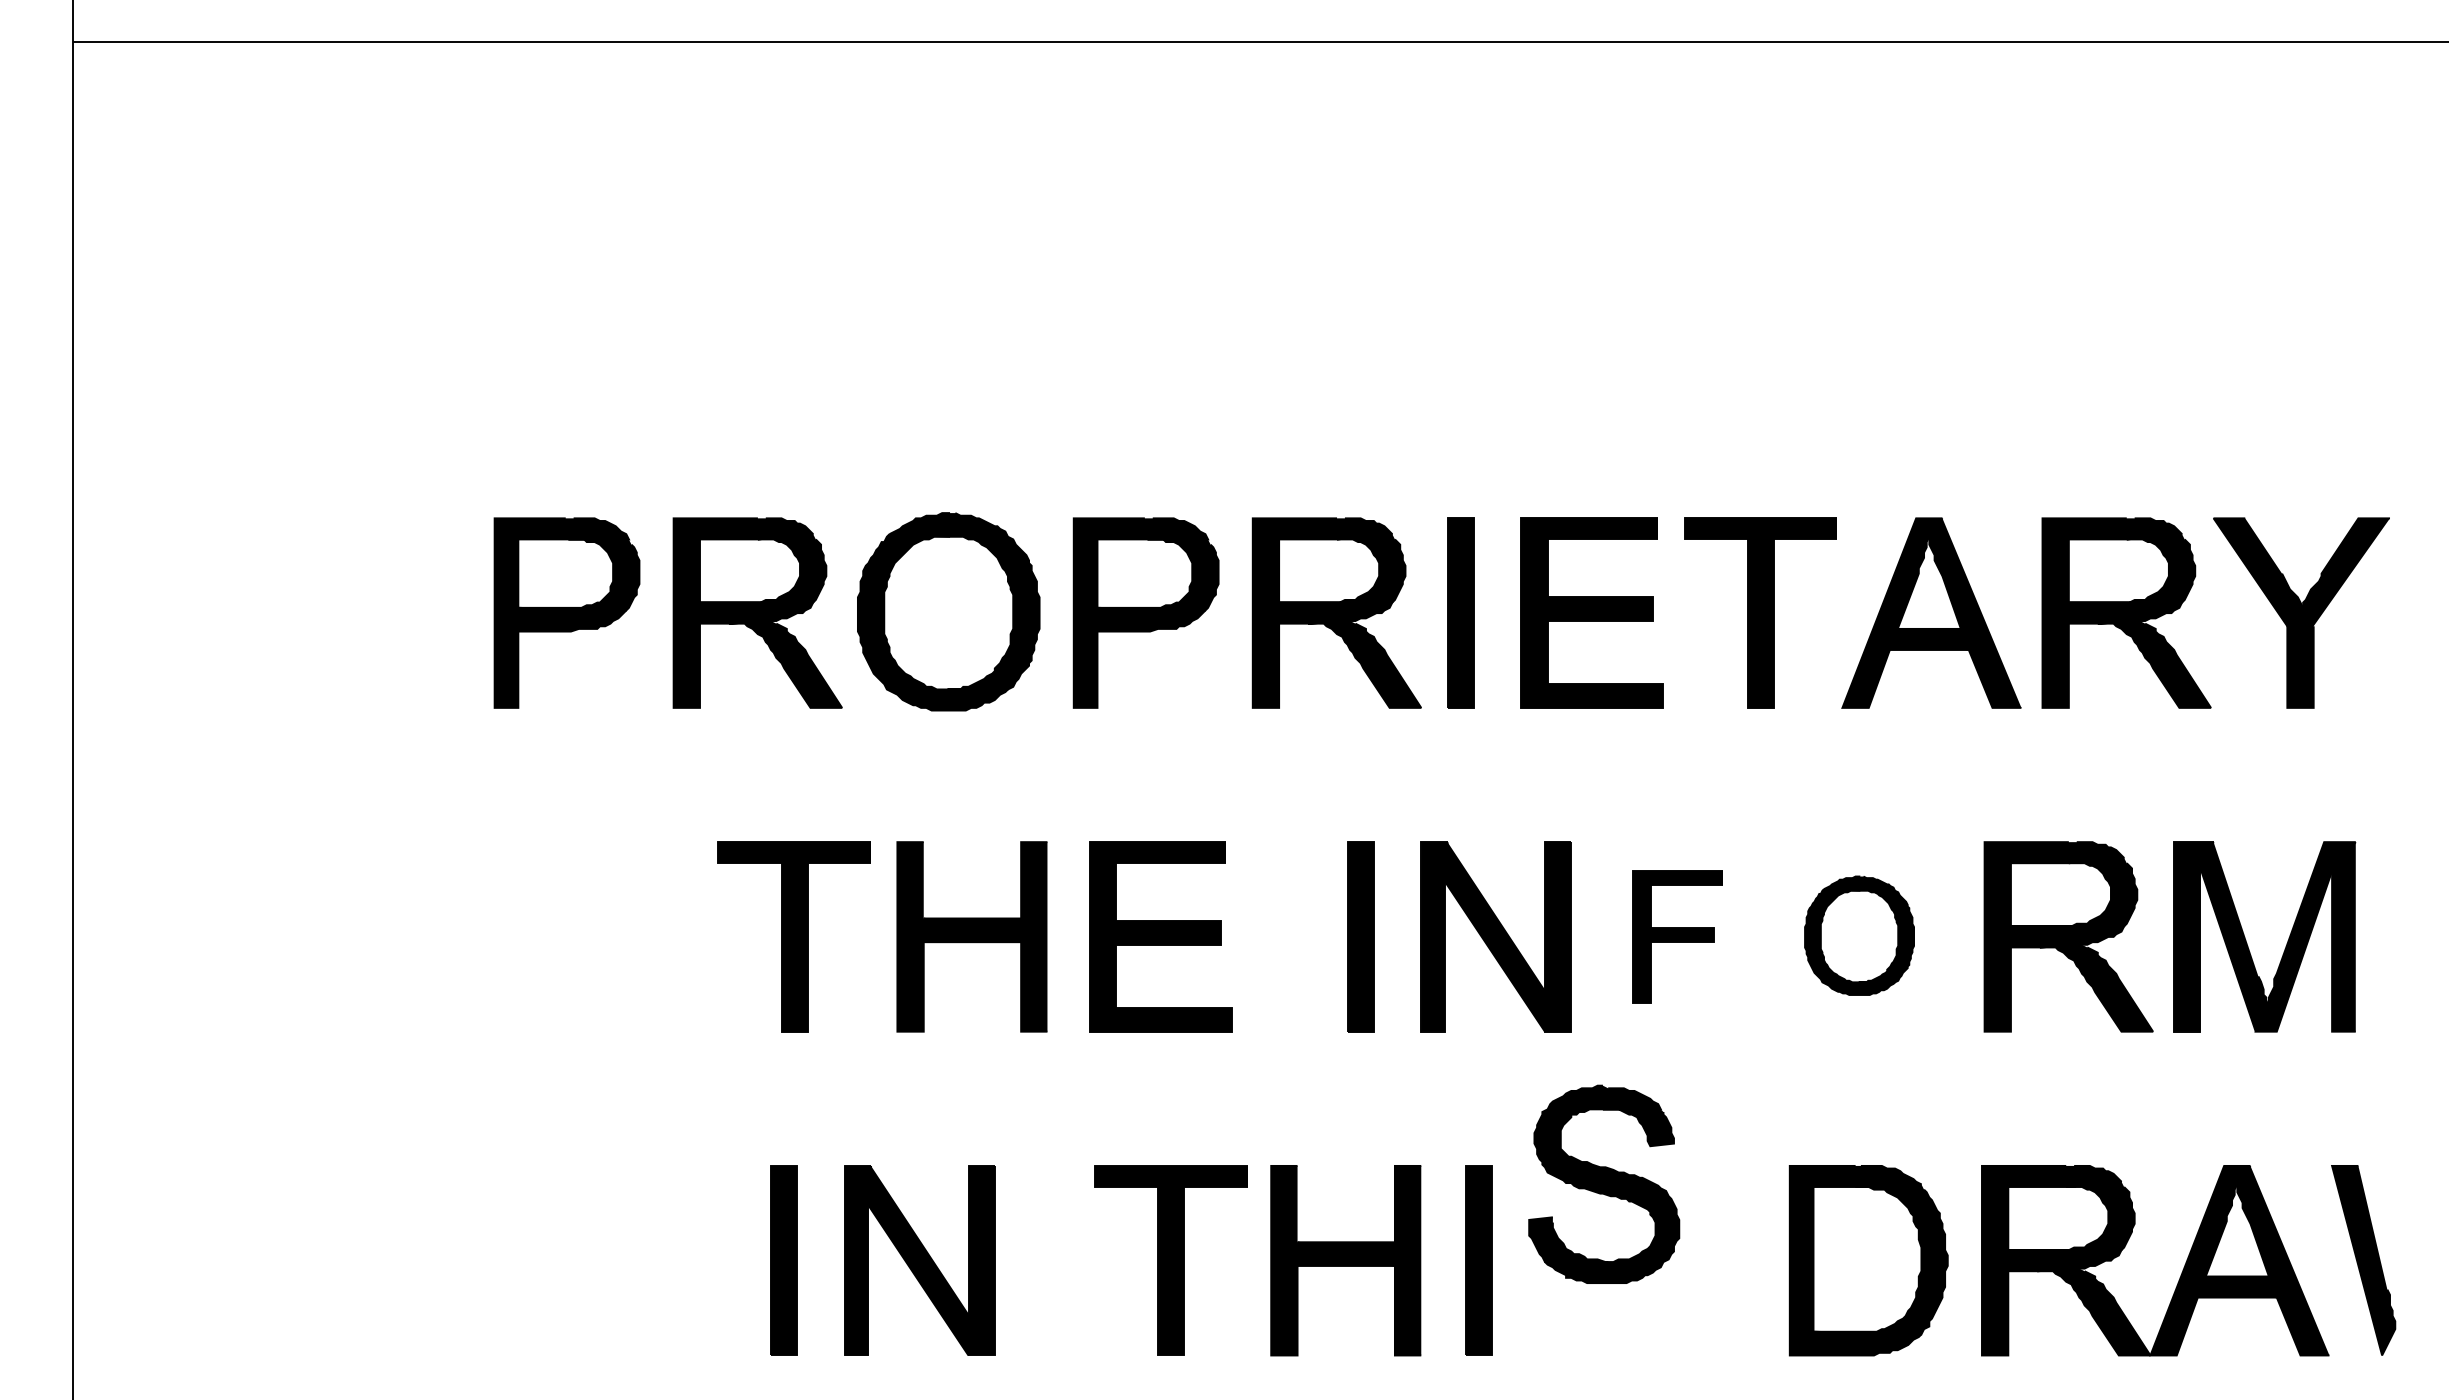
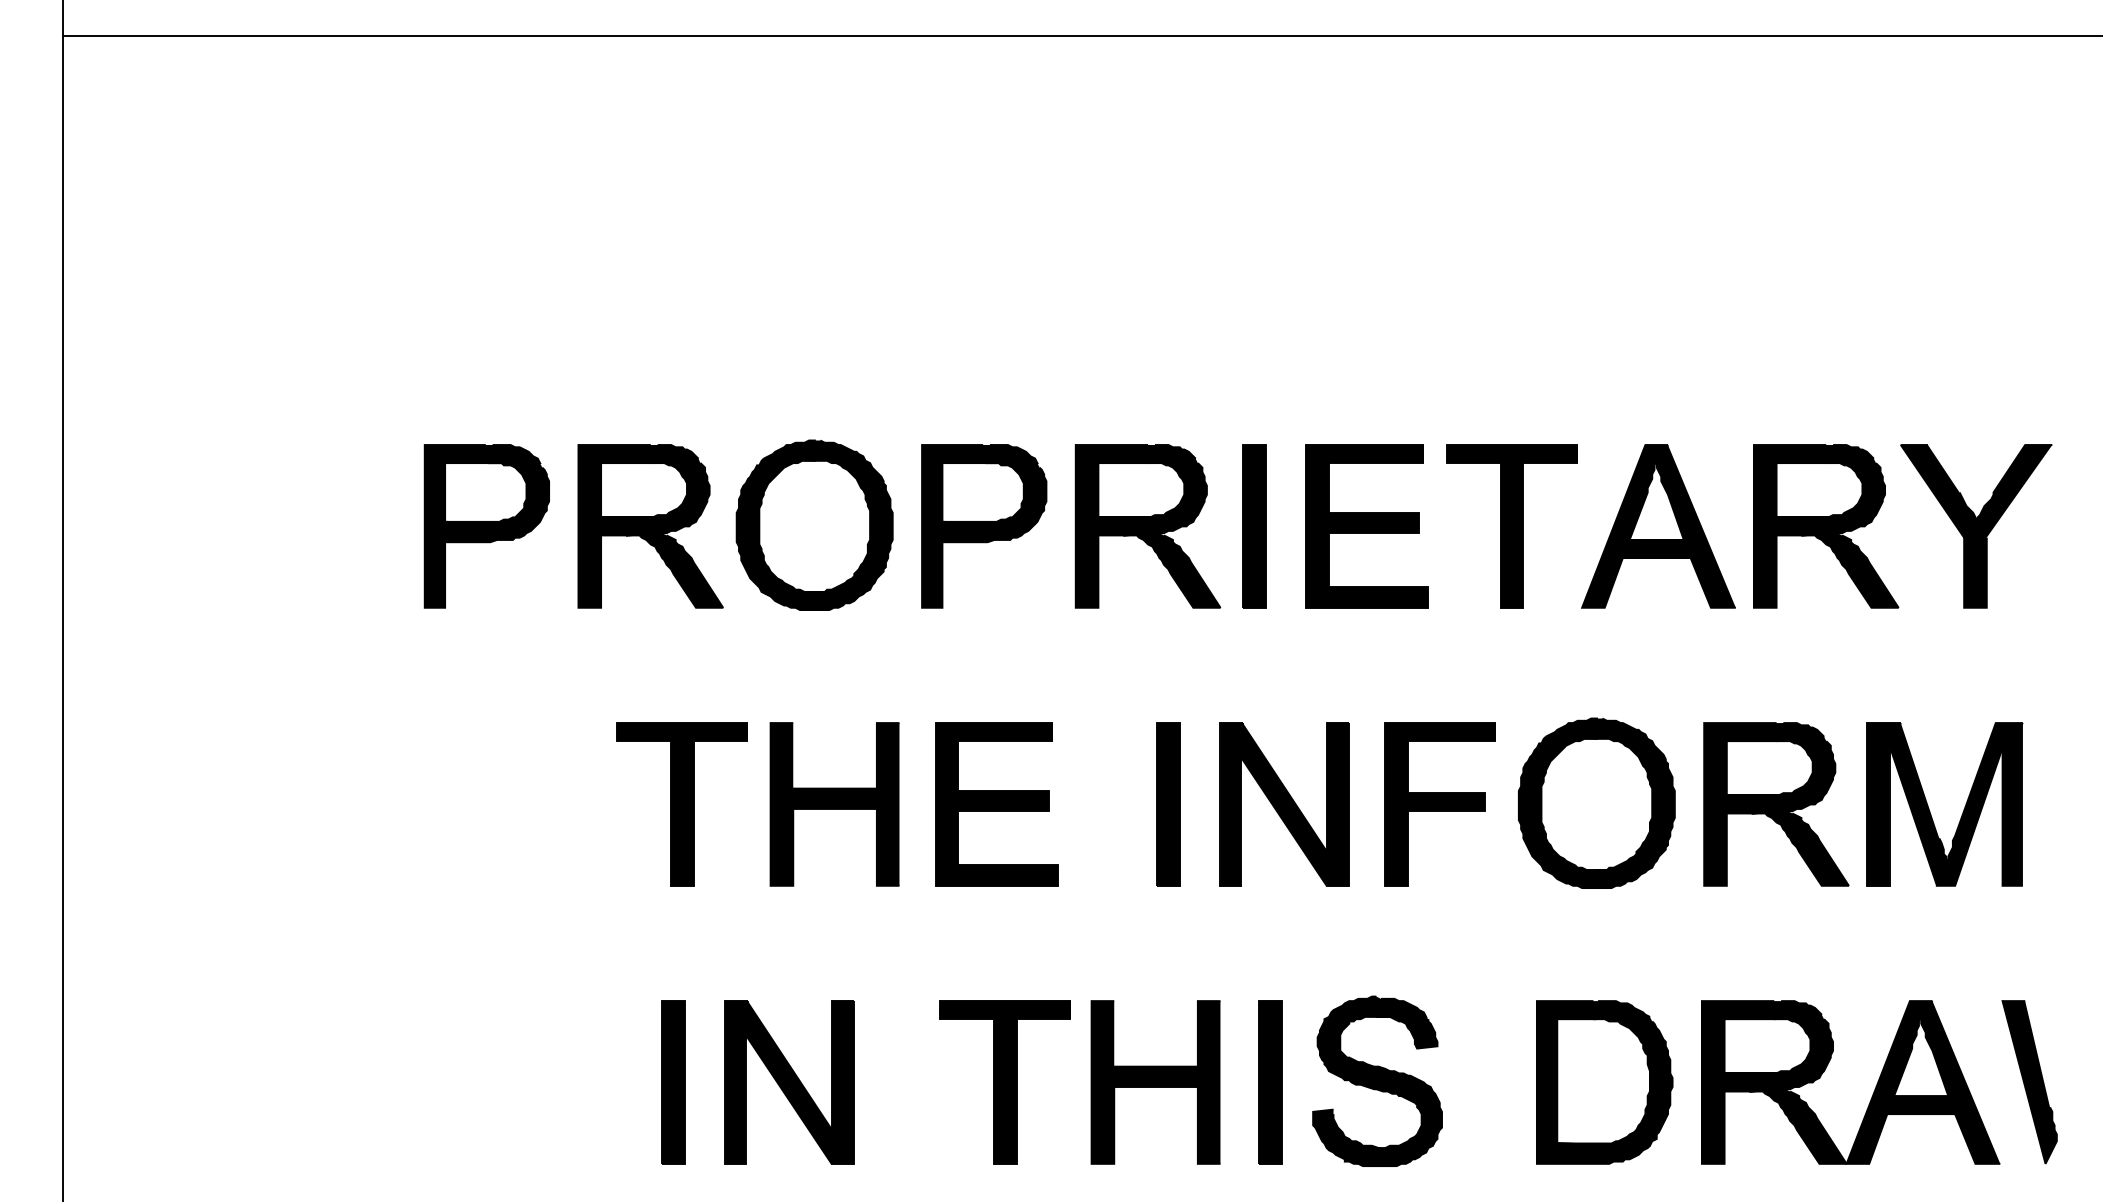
part: (1859, 935) -> (1596, 803), size x1.67
part: (1676, 936) -> (1439, 804), size x1.43
part: (1604, 1183) -> (1377, 1080), moved

